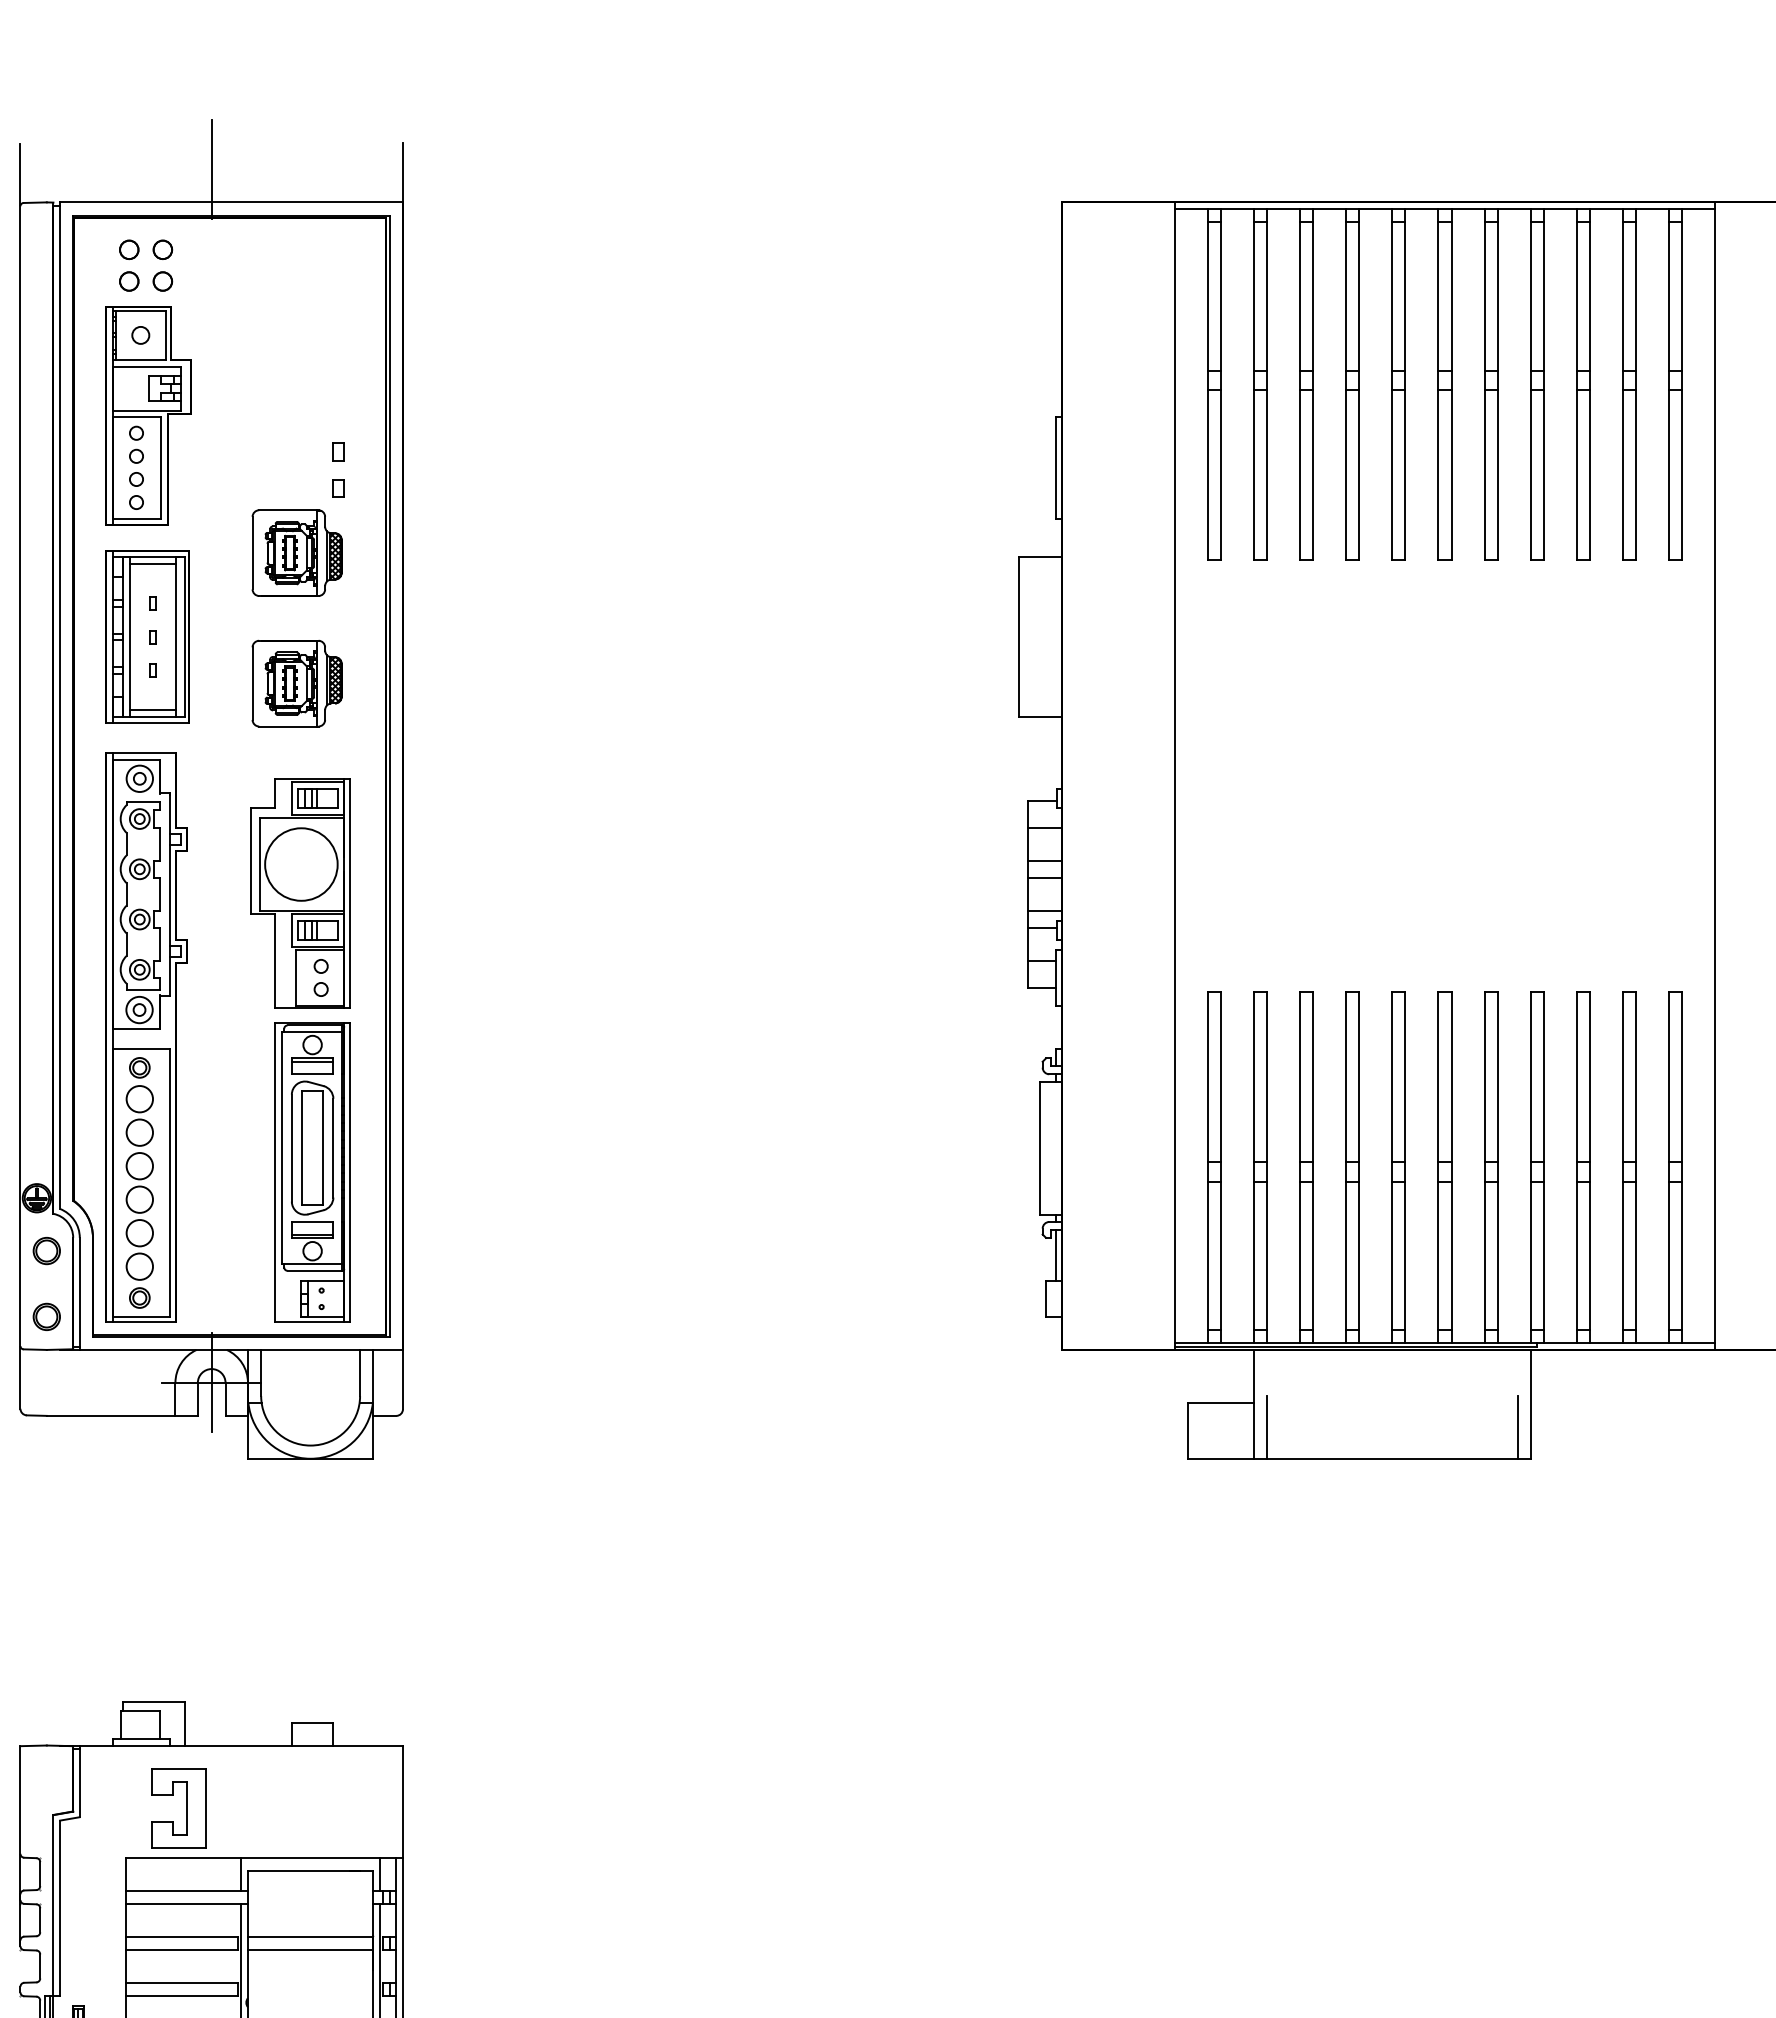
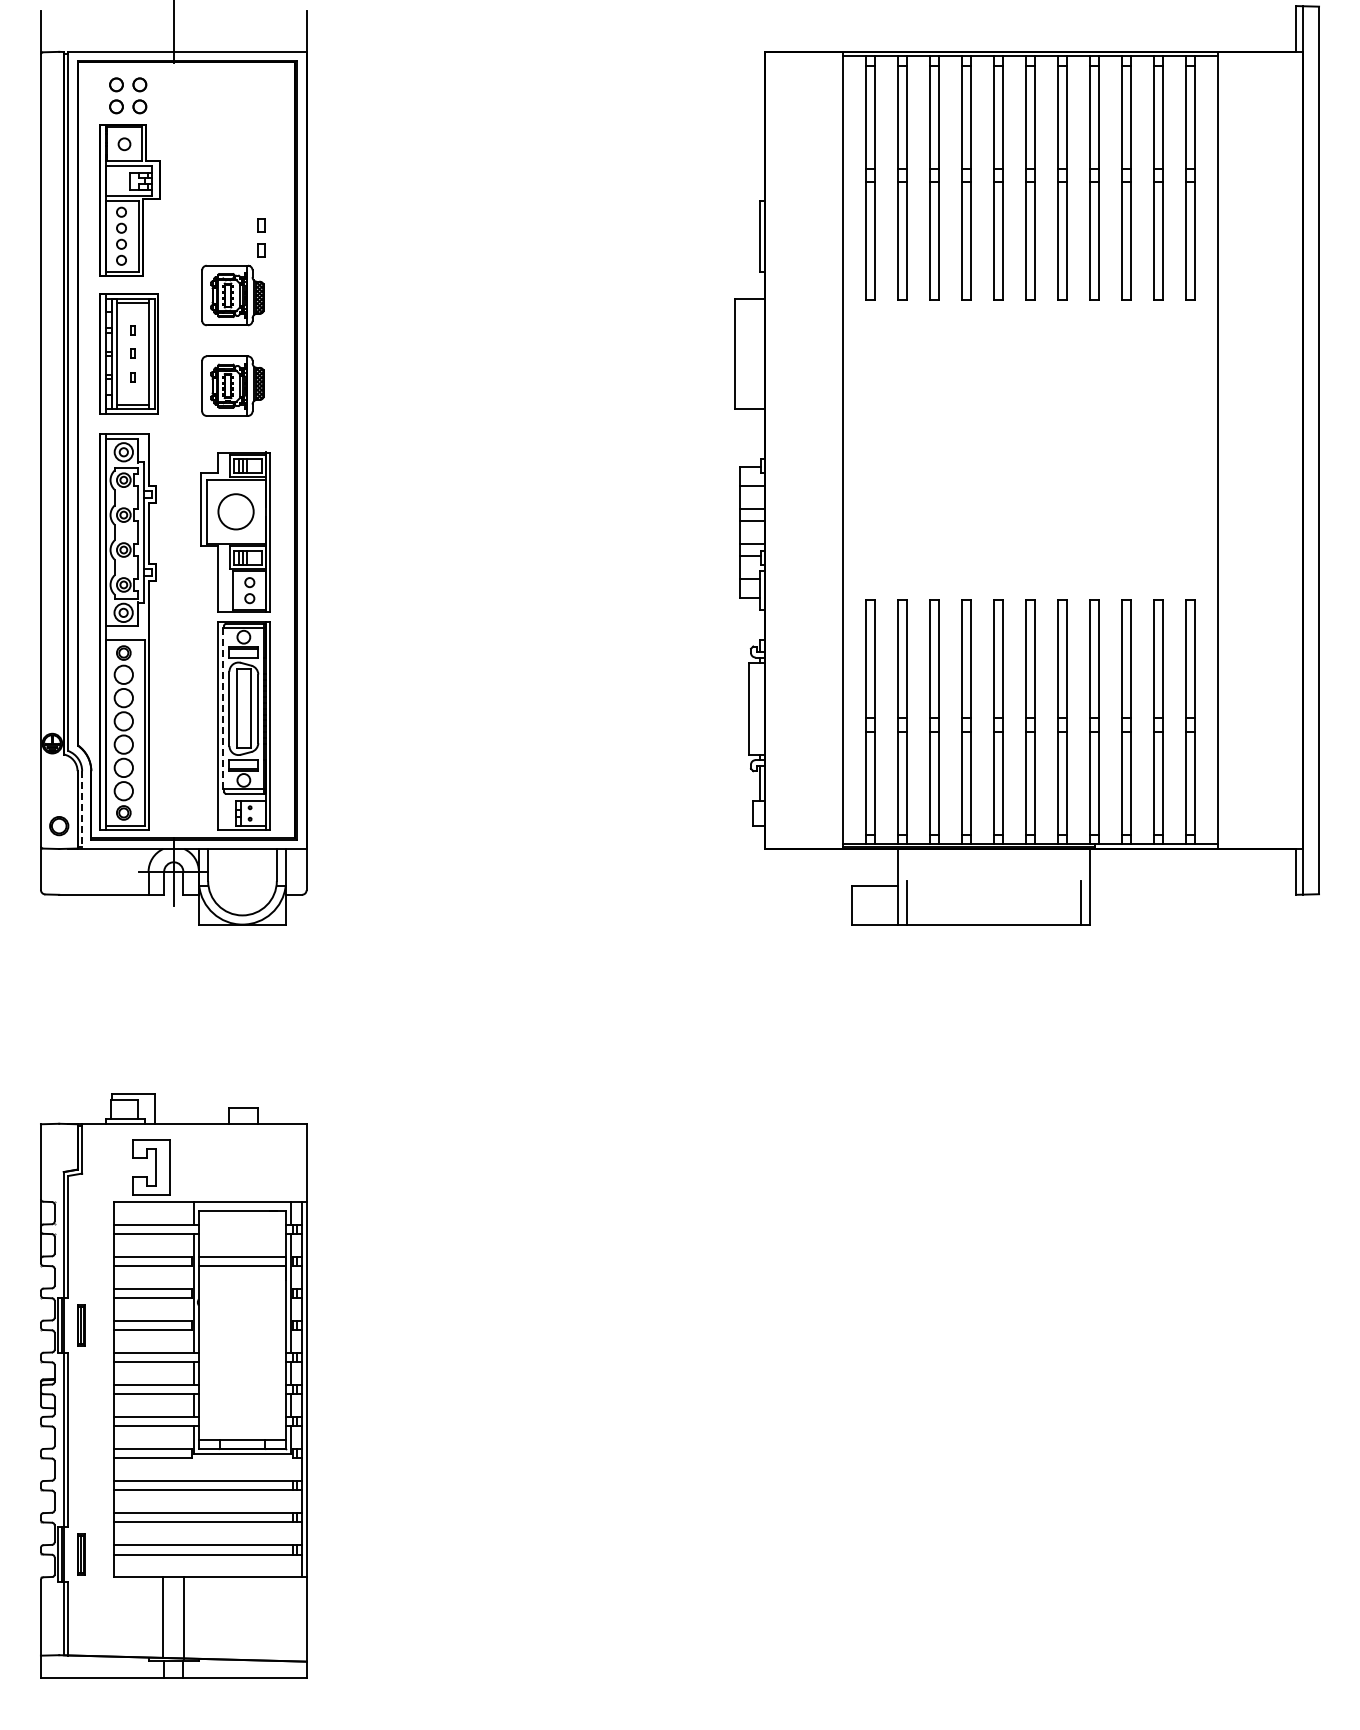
circle: (300, 864) -> (235, 511), size x0.7
line: (281, 1147) -> (222, 708), solid -> dashed
part: (47, 1251) -> (59, 780), removed
line: (80, 1294) -> (82, 810), solid -> dashed

